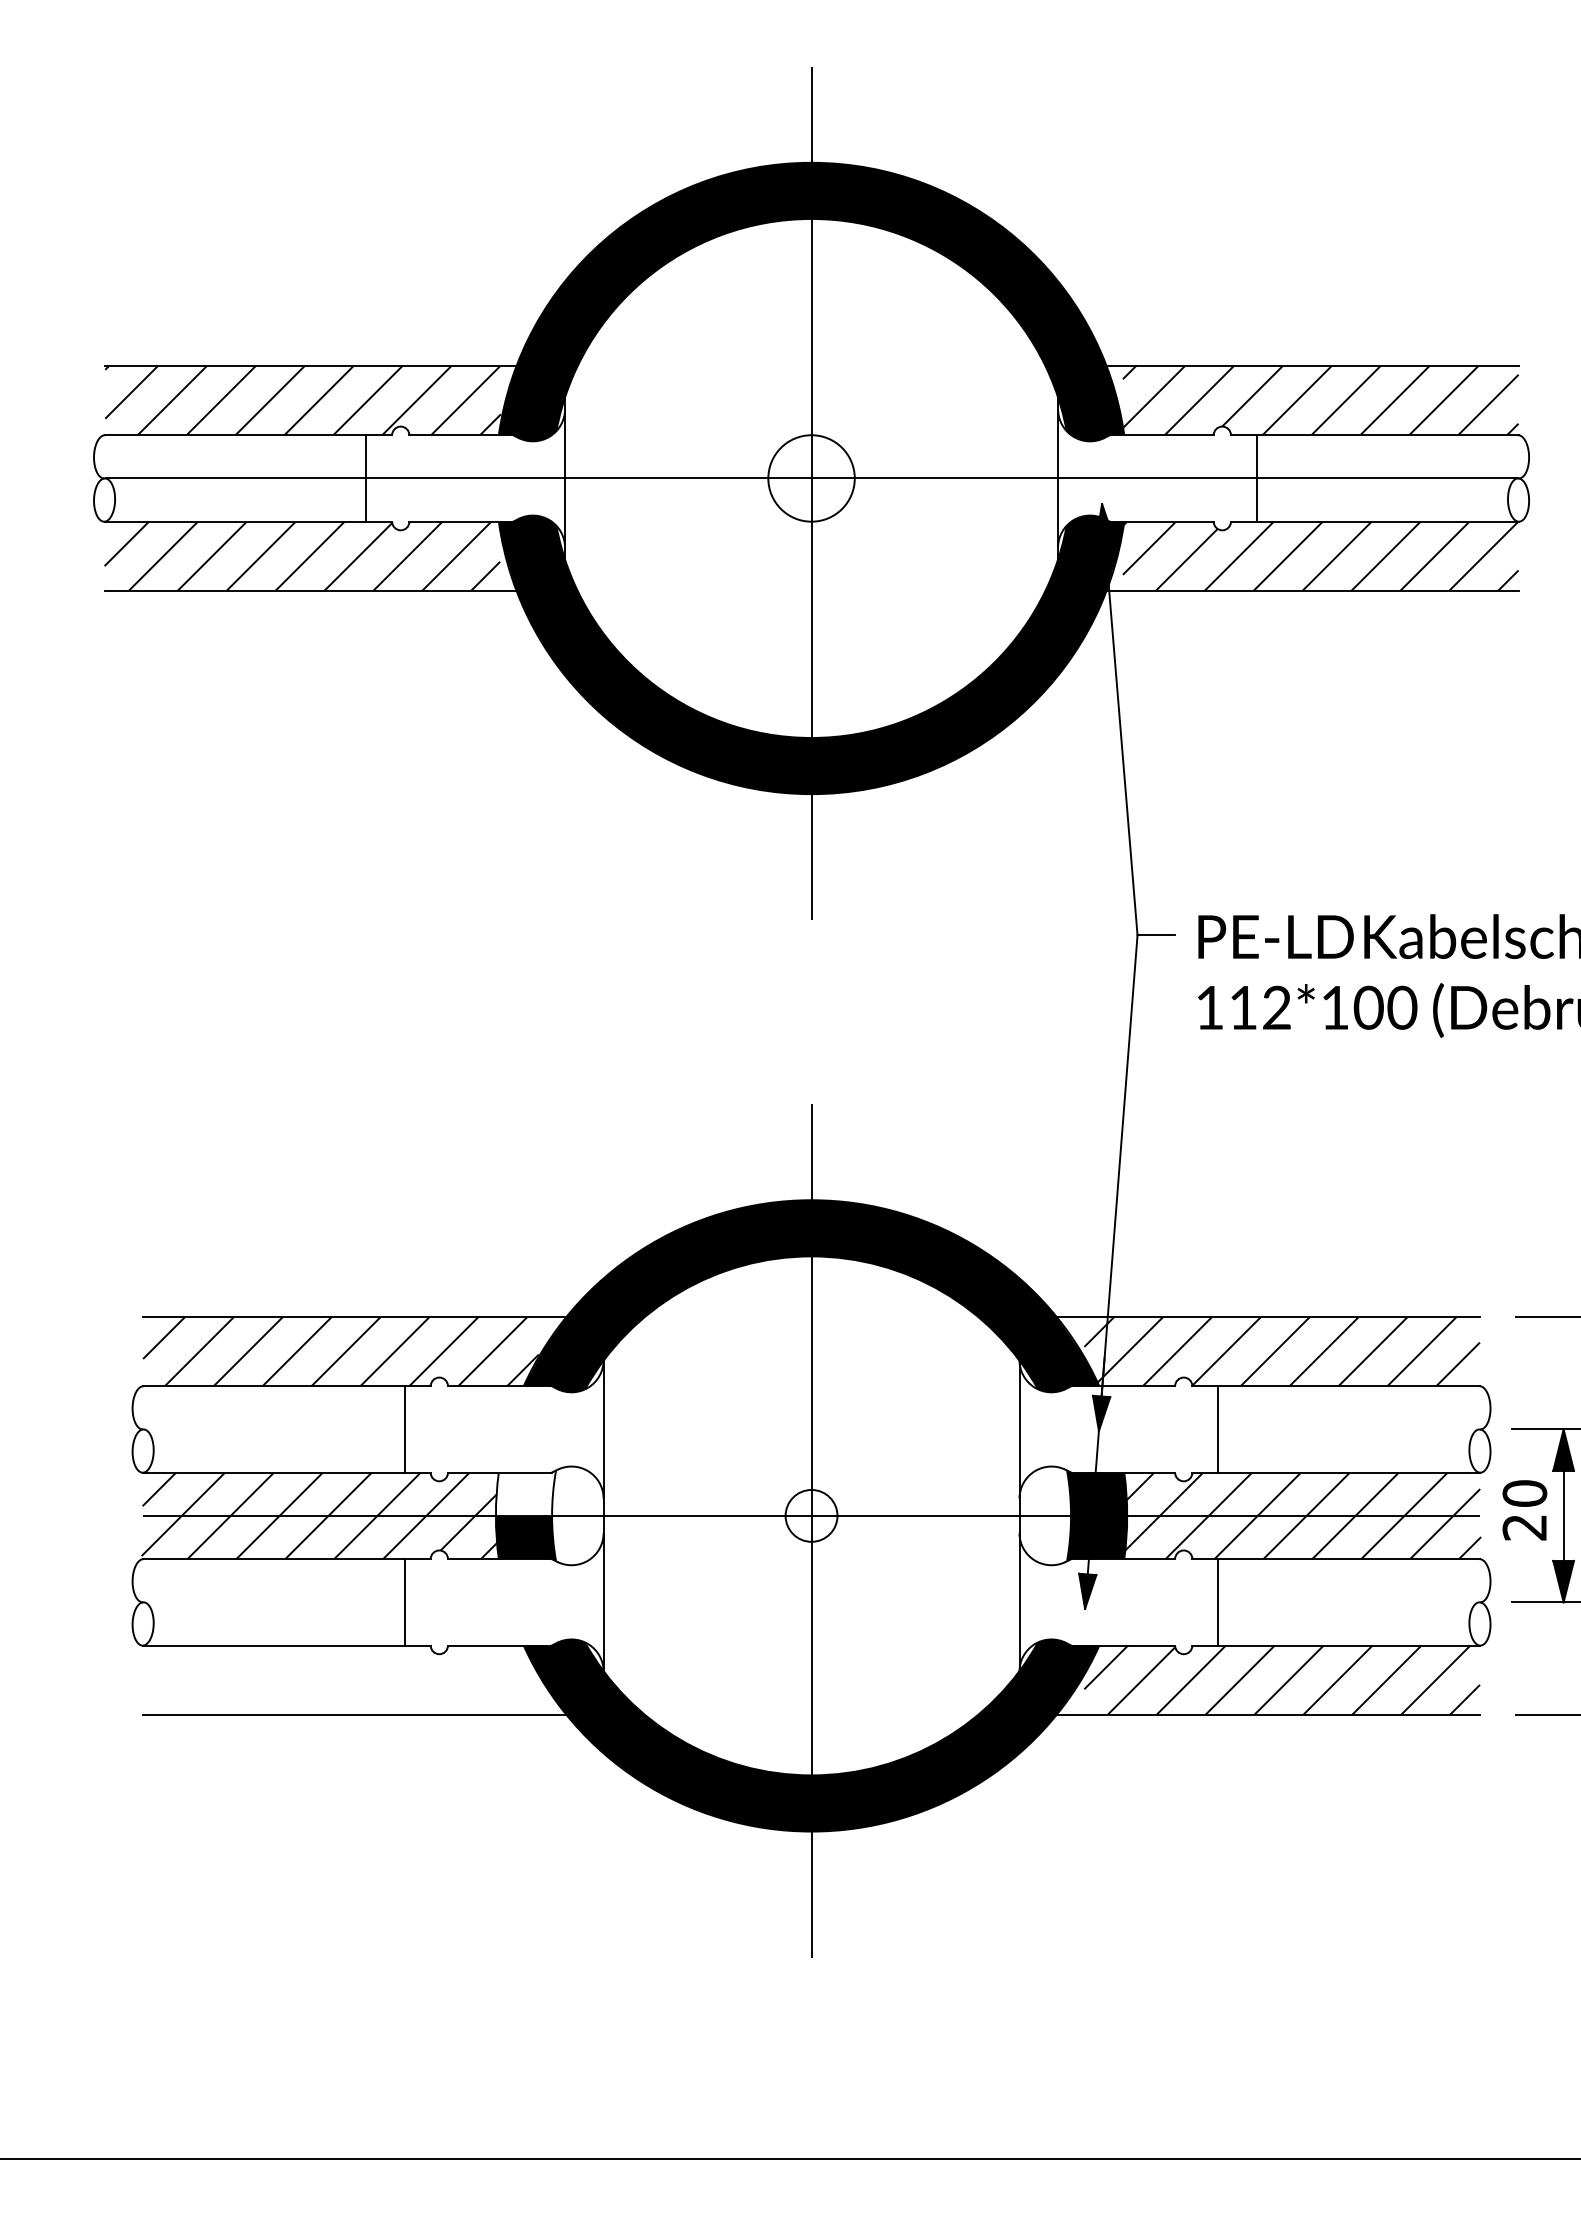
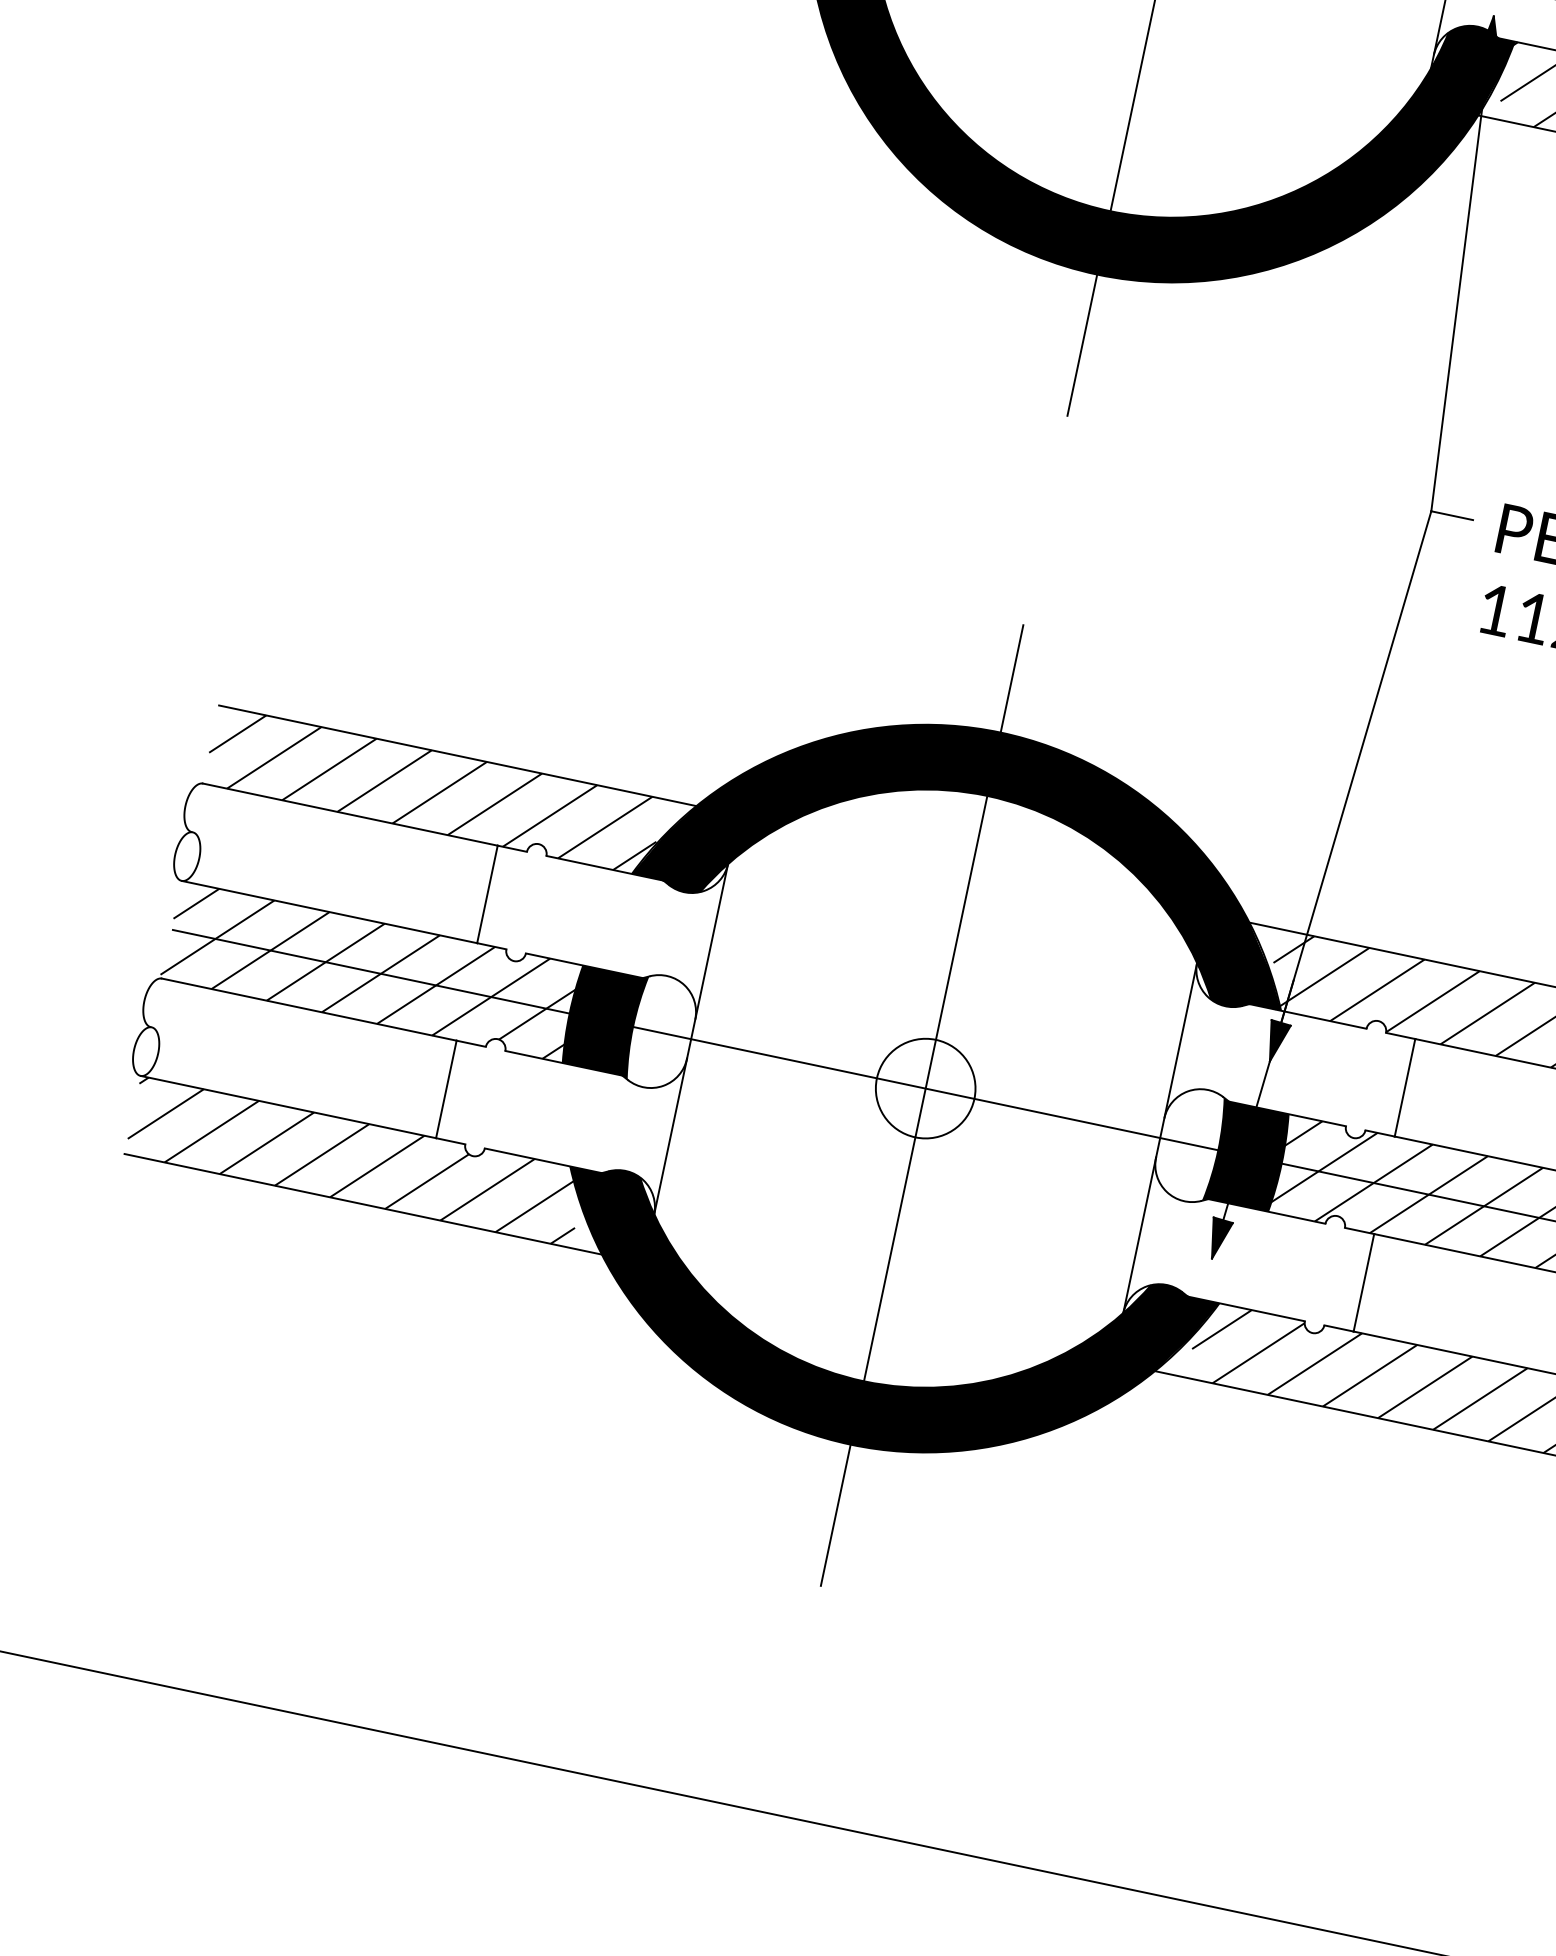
fill: (525, 1492) -> (608, 994), added
circle: (811, 1515) -> (925, 1088), size x1.67
hatch: (340, 1679) -> (355, 1161), added

